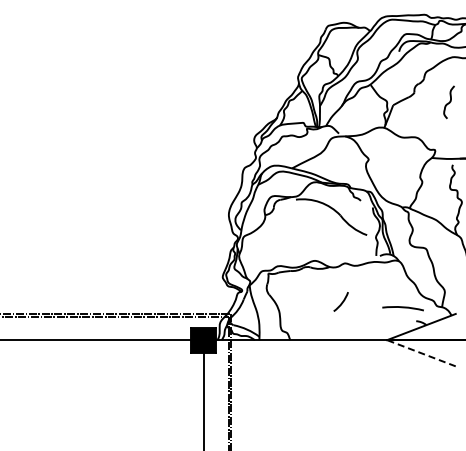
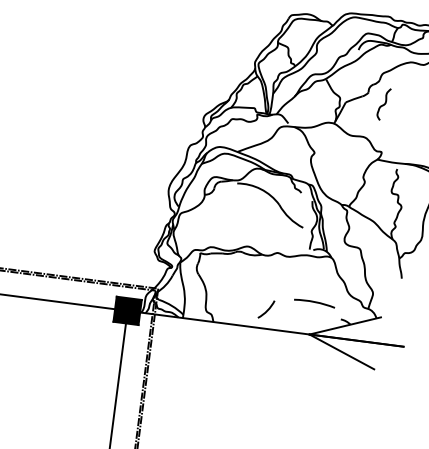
curve: (448, 102) -> (383, 104), moved
arc: (341, 302) -> (266, 310), moved
arc: (402, 308) -> (314, 303), moved
line: (421, 353) -> (341, 352), dashed -> solid

